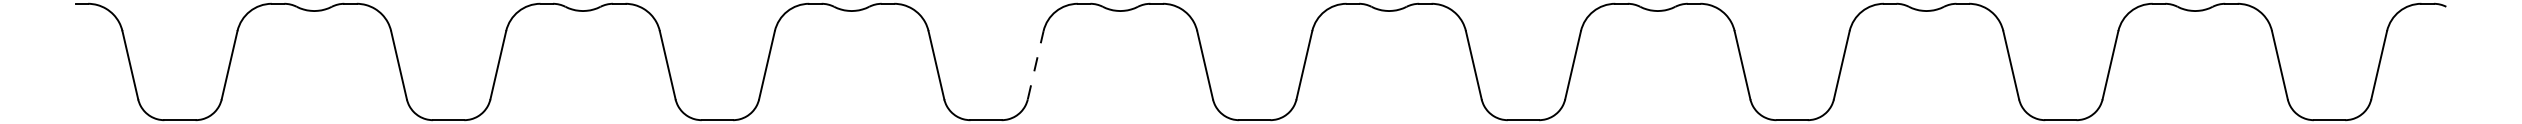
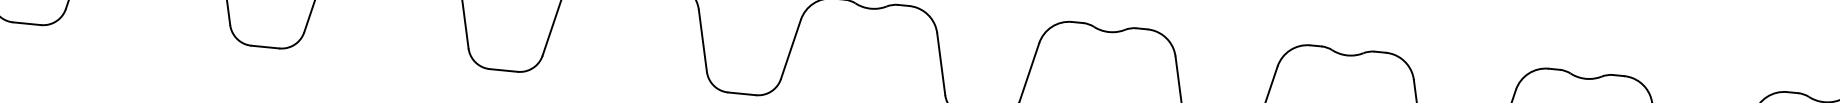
line: (1035, 64) -> (790, 48), dashed -> solid

